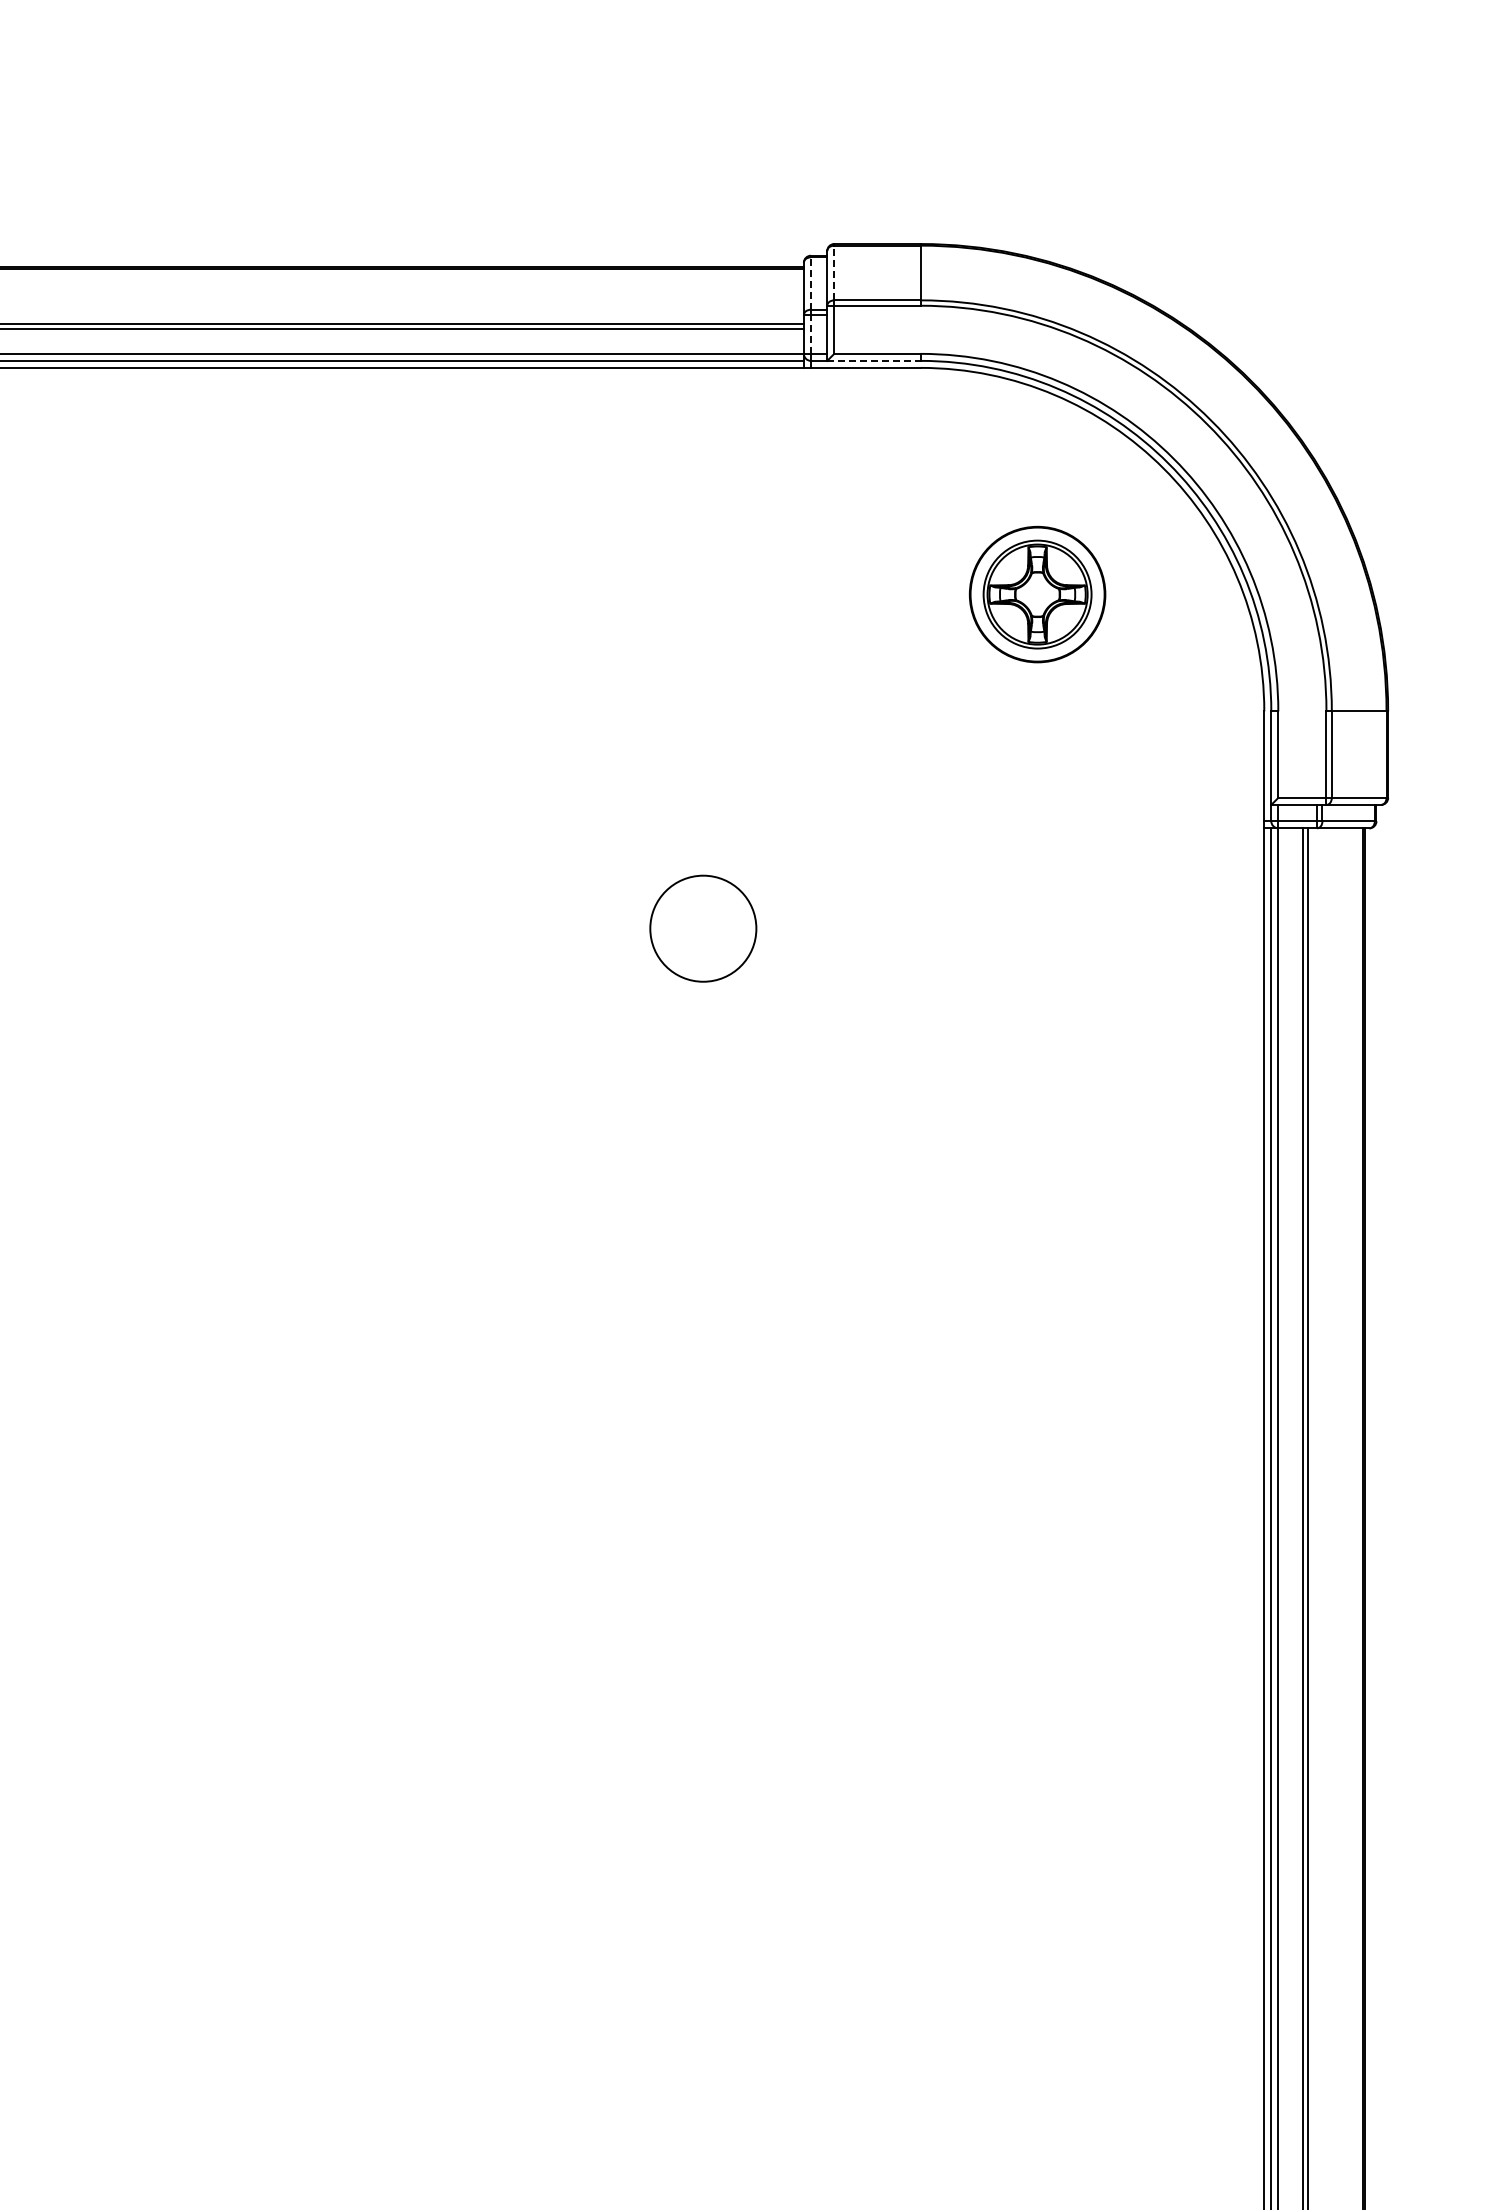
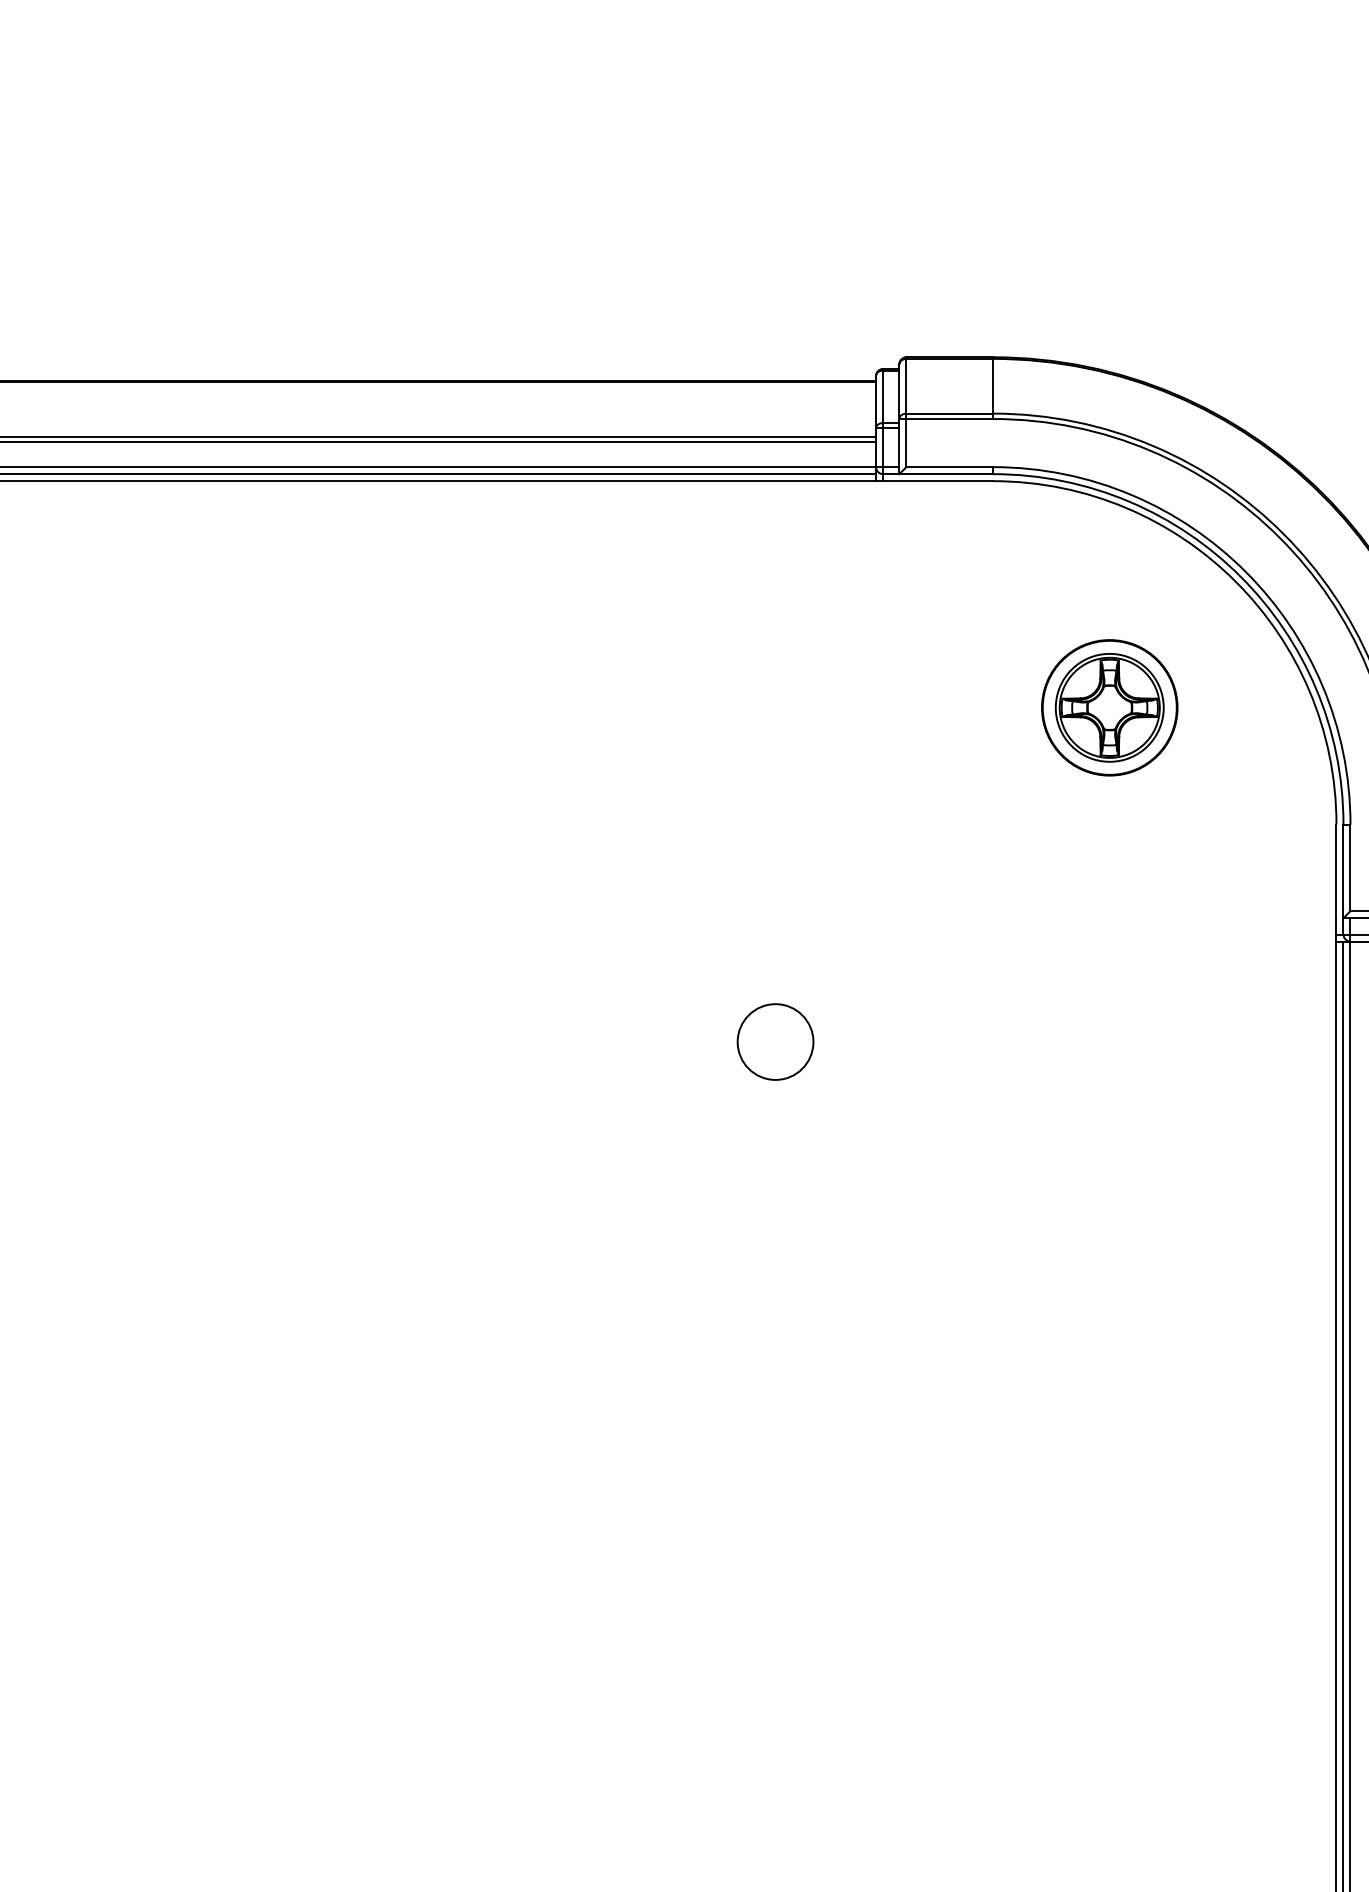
line: (834, 272) -> (906, 385), dashed -> solid
line: (810, 283) -> (882, 396), dashed -> solid
line: (810, 334) -> (882, 447), dashed -> solid
line: (874, 360) -> (946, 473), dashed -> solid
circle: (703, 928) -> (775, 1041), size x0.71

